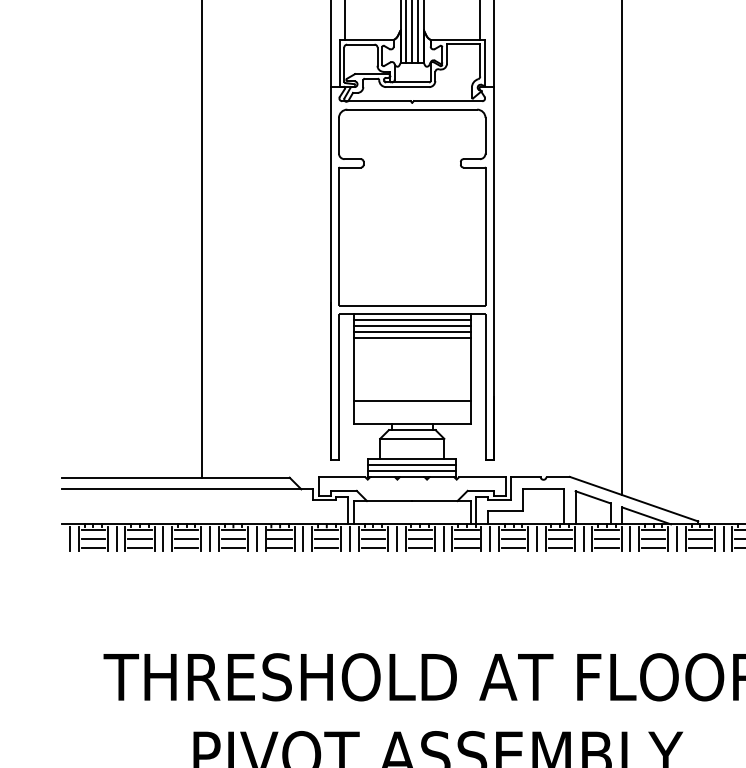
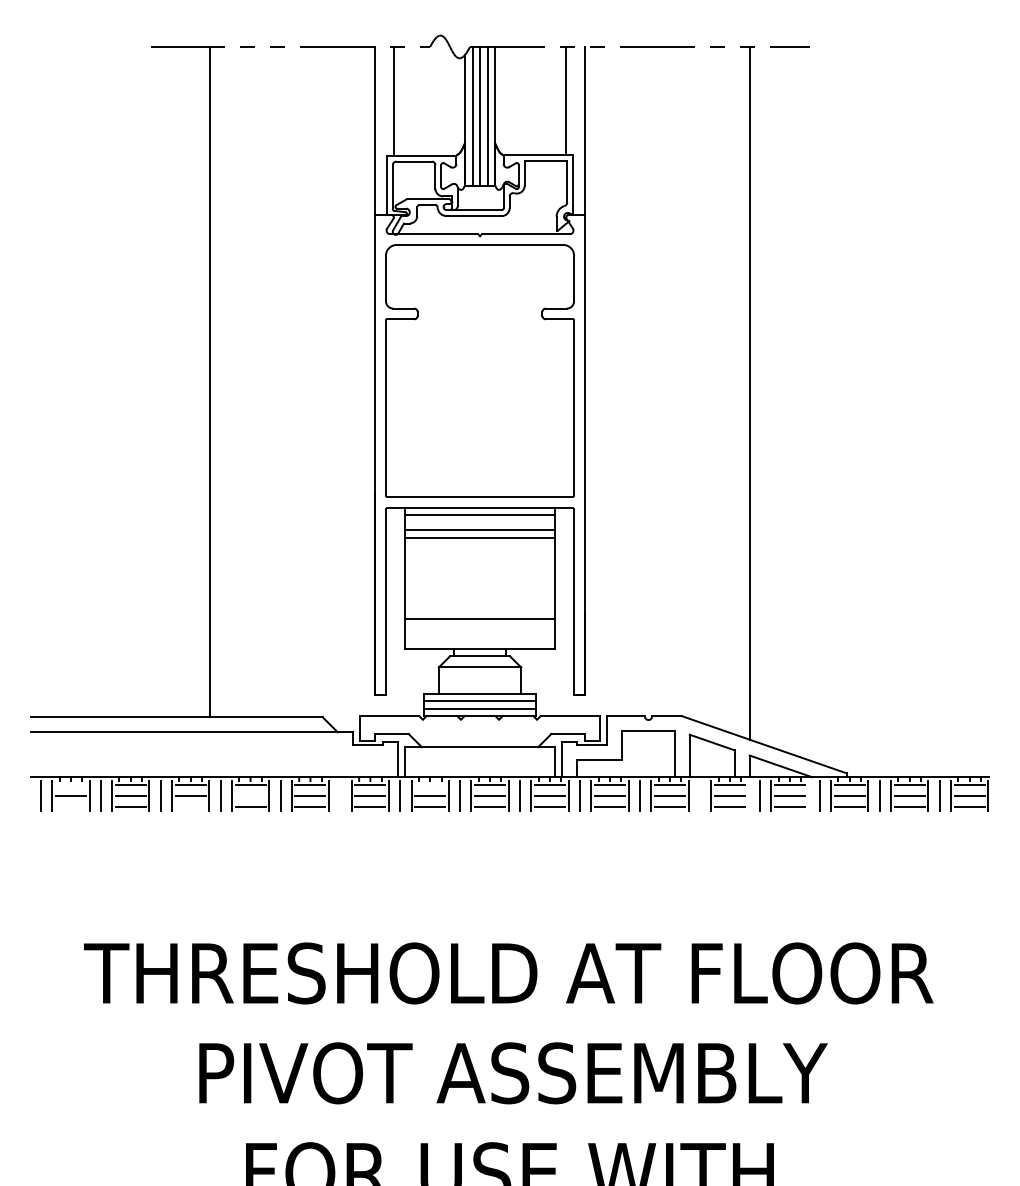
line: (411, 325) -> (479, 522), removed
line: (93, 530) -> (70, 784), removed
line: (373, 530) -> (430, 784), removed
line: (233, 538) -> (250, 795), removed
line: (303, 538) -> (340, 795), removed
line: (583, 538) -> (699, 795), removed
line: (621, 538) -> (748, 795), removed
line: (668, 538) -> (808, 795), removed
line: (93, 547) -> (70, 807), removed
line: (186, 547) -> (190, 807), removed

